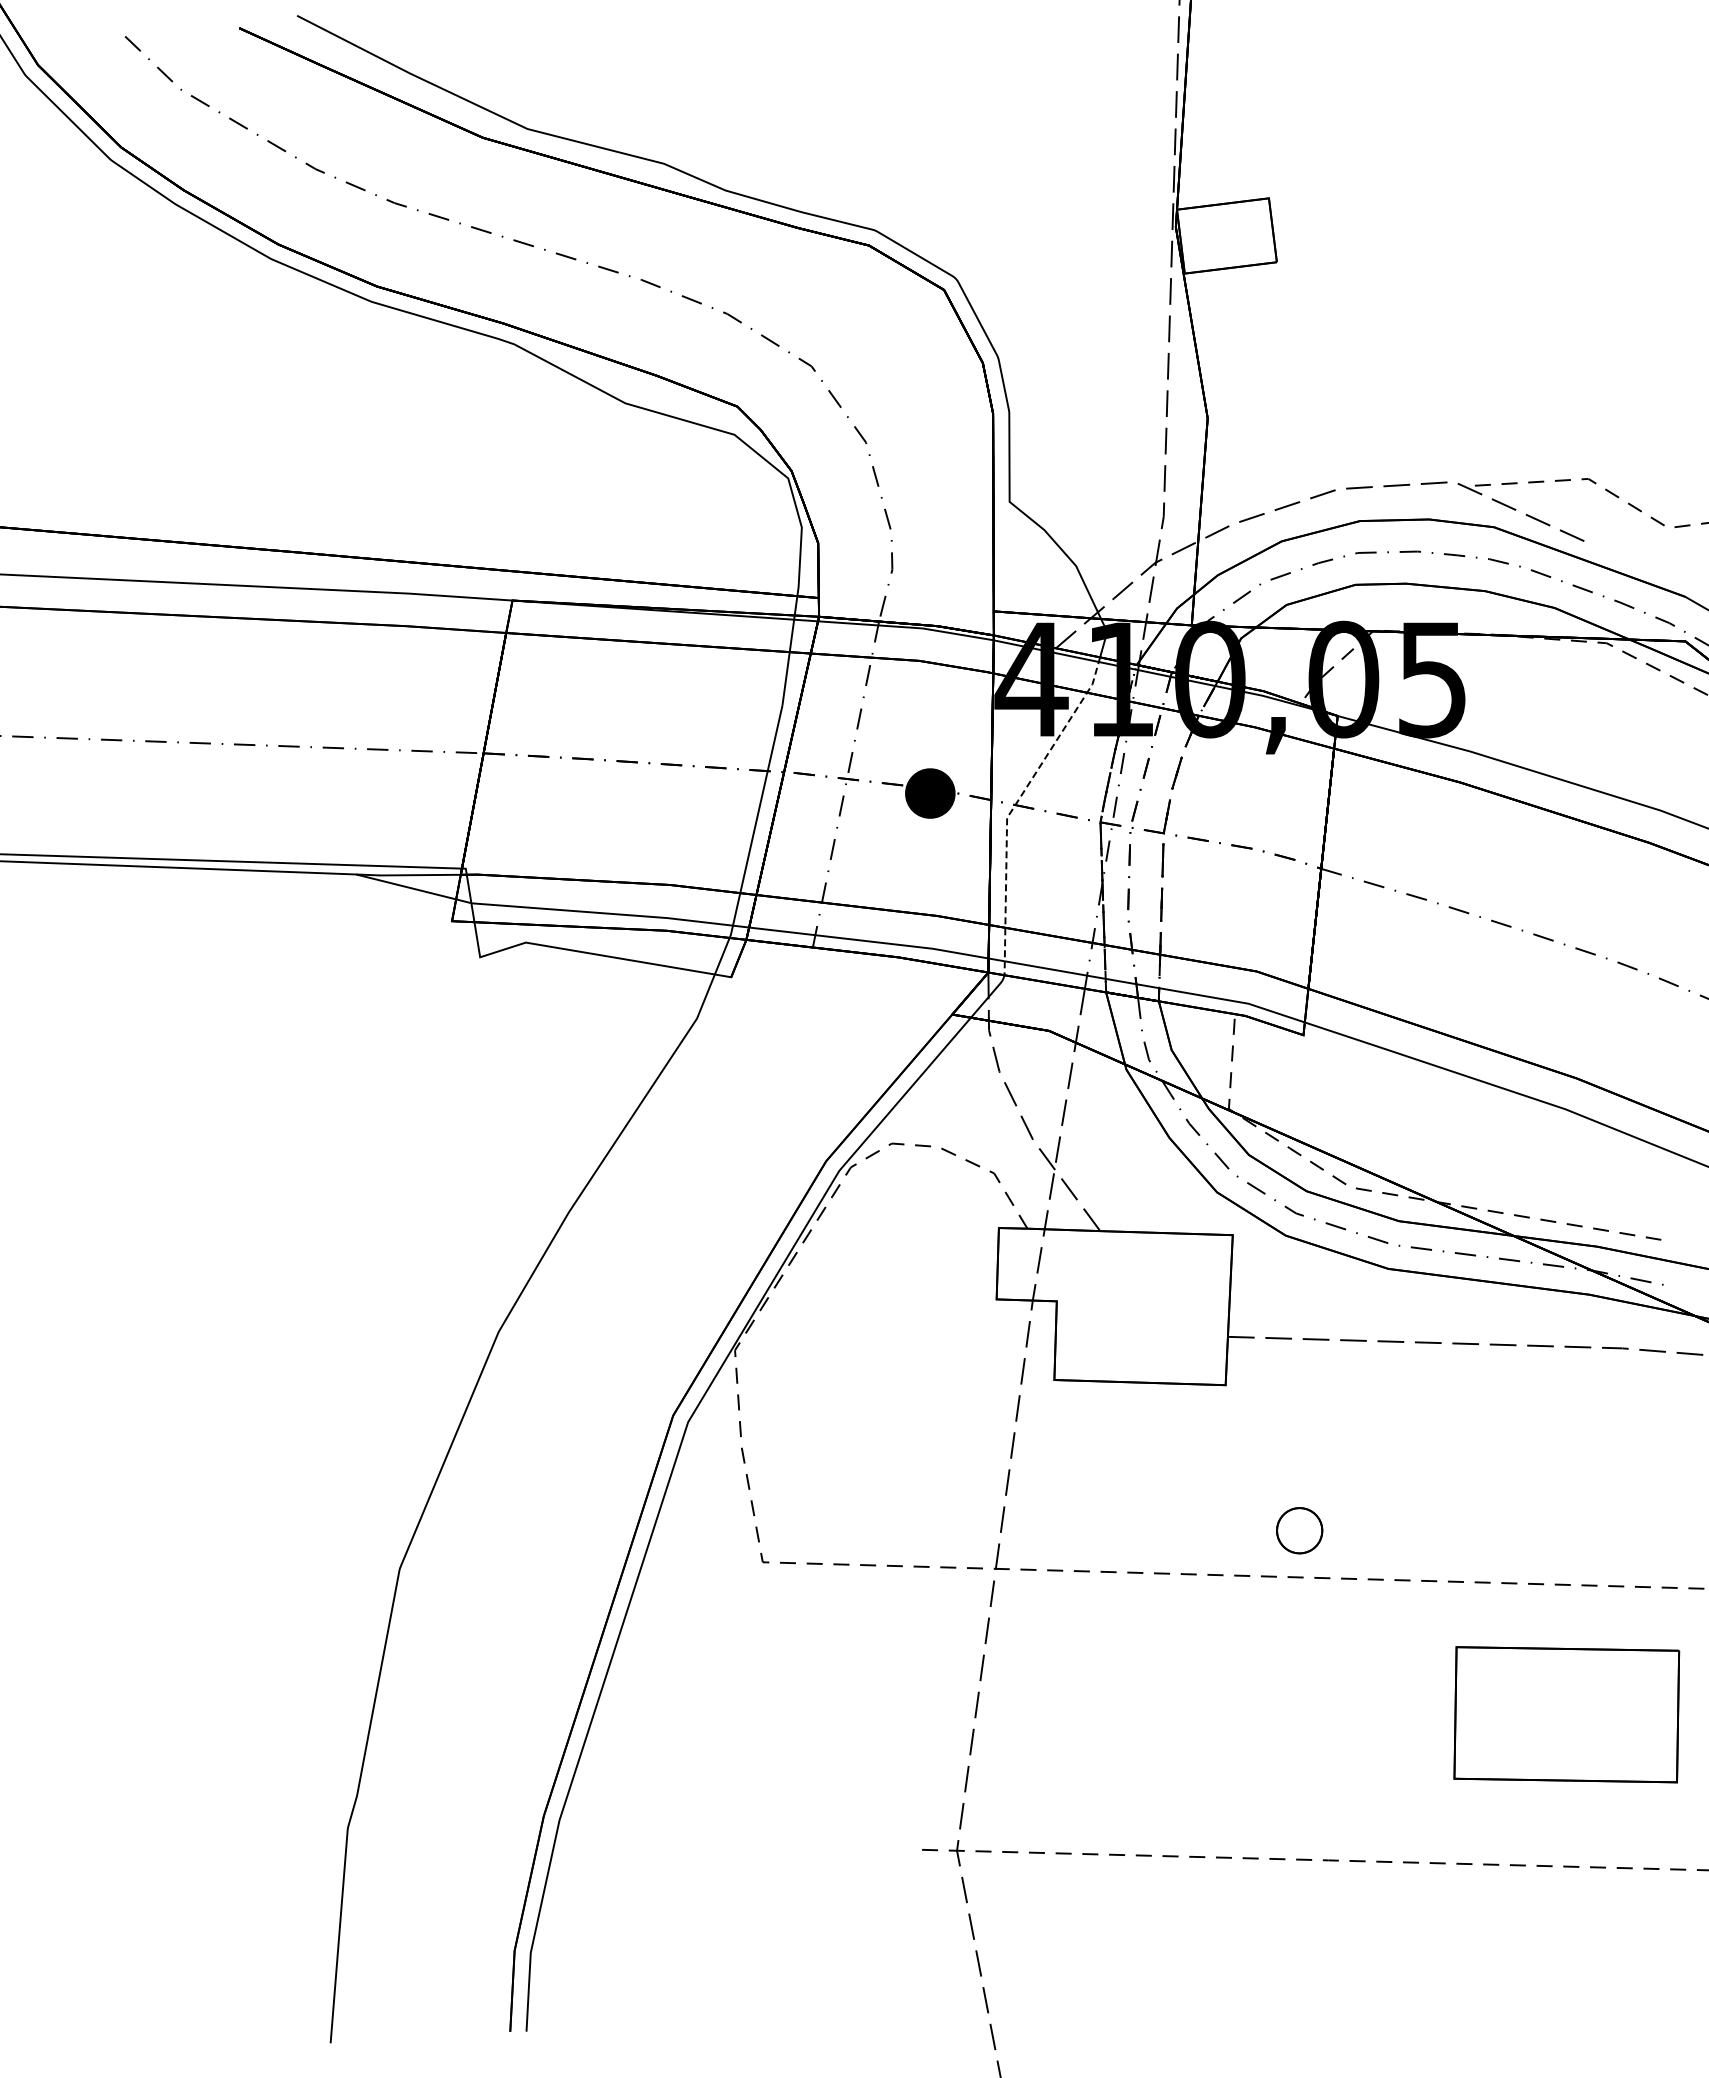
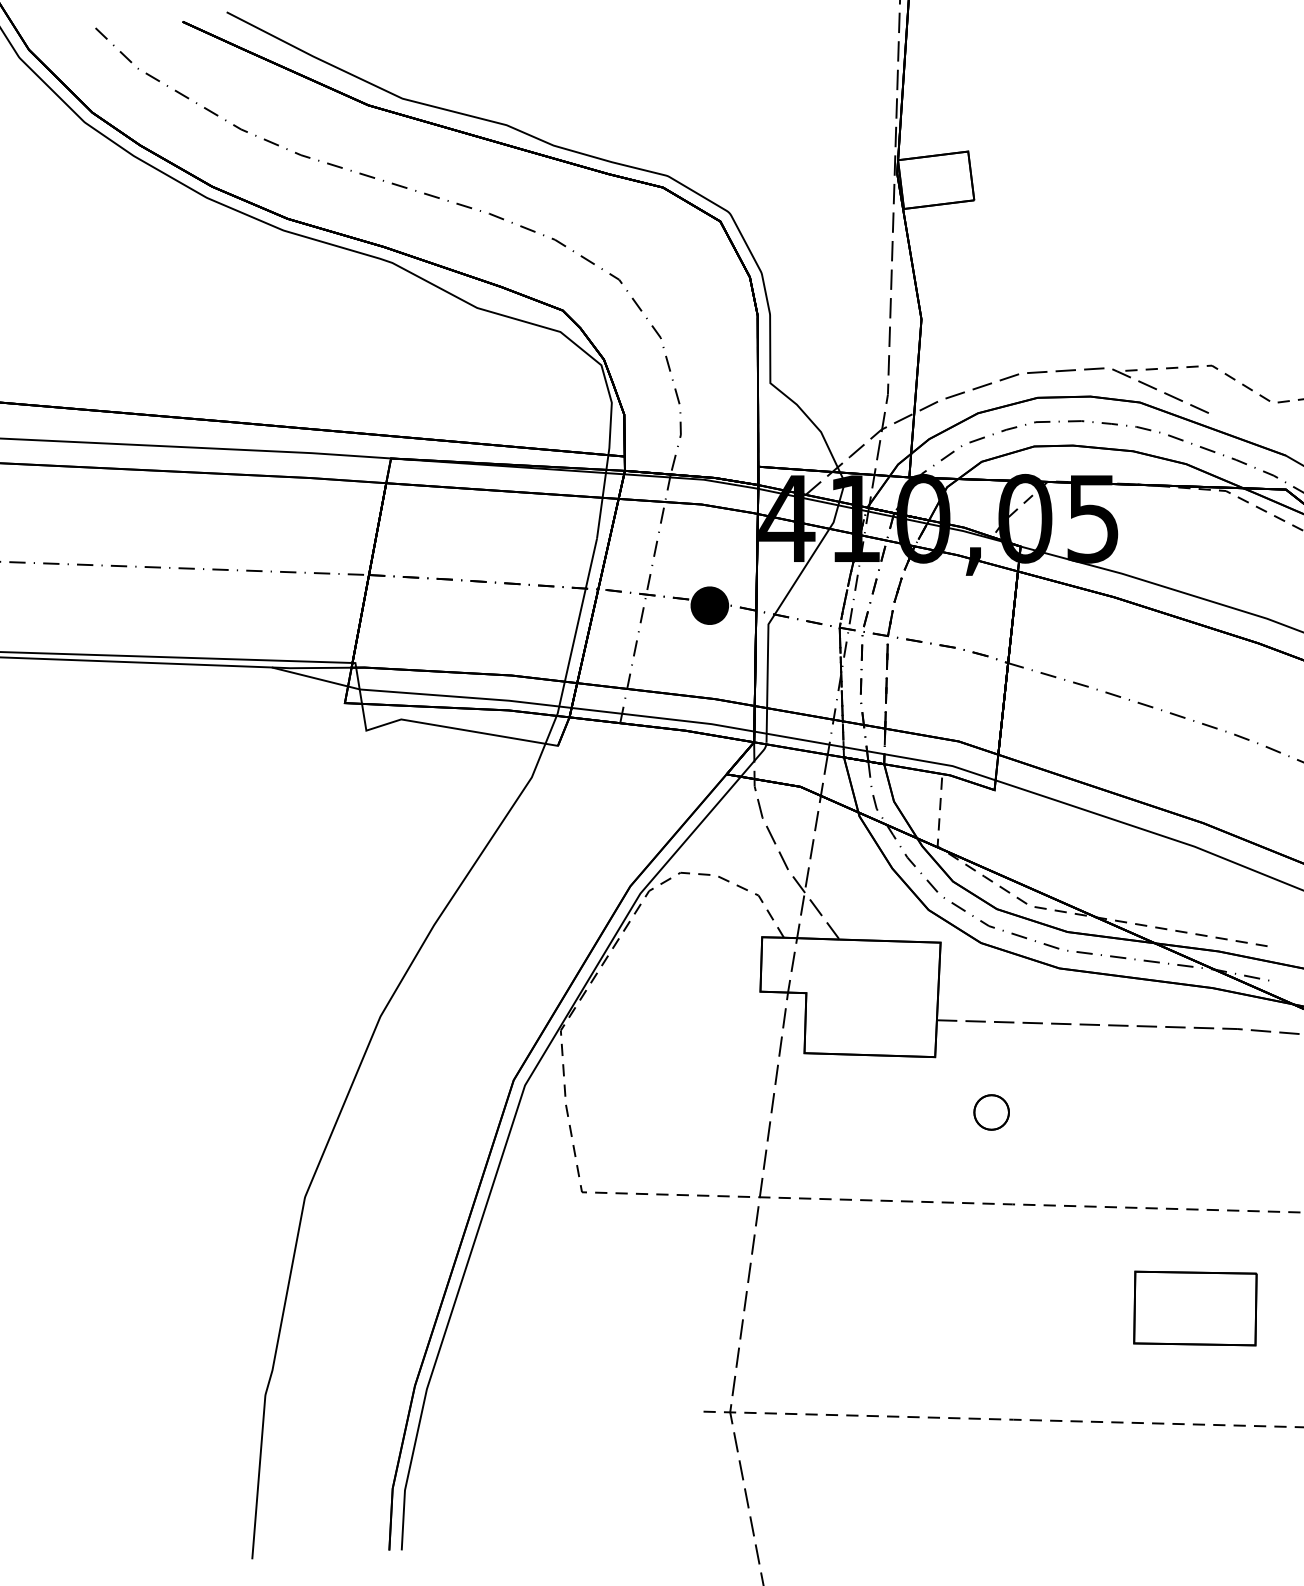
line: (1015, 804) -> (774, 614), dashed -> solid
part: (1299, 1530) -> (991, 1112), moved
part: (1566, 1714) -> (1195, 1308), size x0.71

